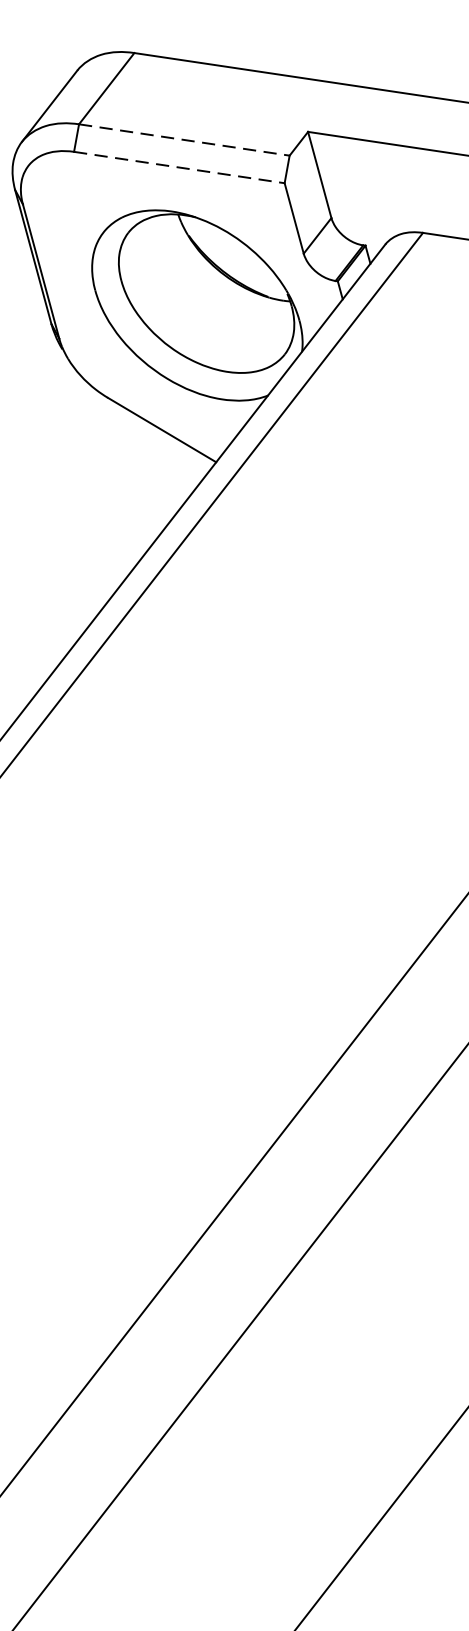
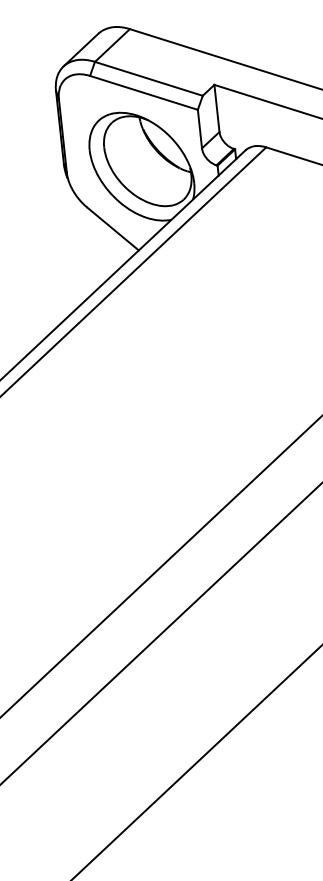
line: (185, 140) -> (149, 79), dashed -> solid
line: (180, 168) -> (144, 93), dashed -> solid

